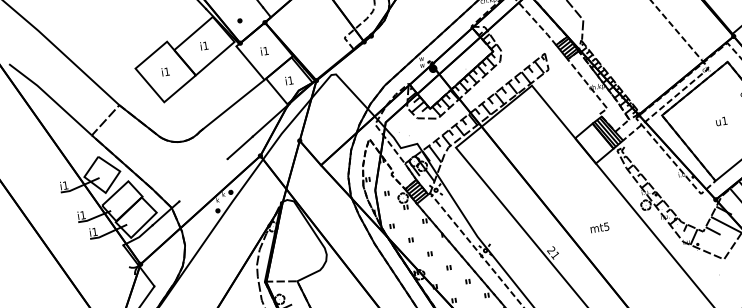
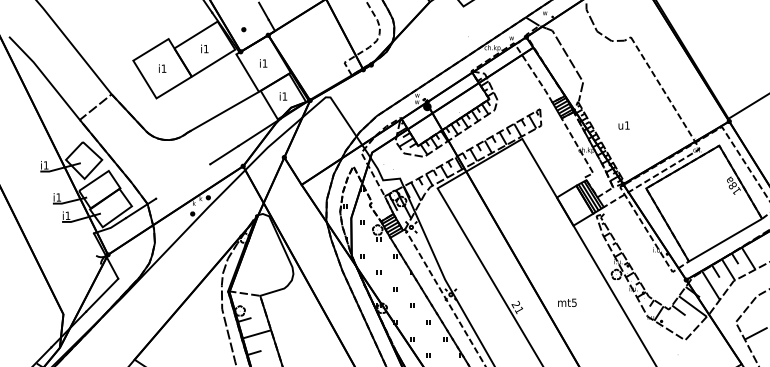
text: (720, 121) -> (623, 125), moved
text: (599, 227) -> (567, 302), moved

